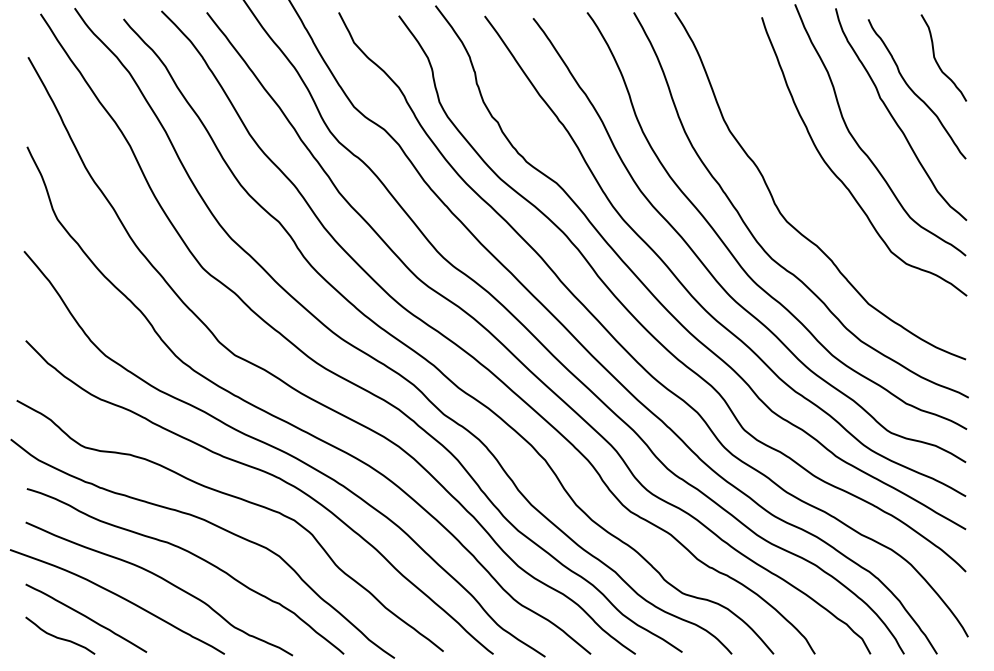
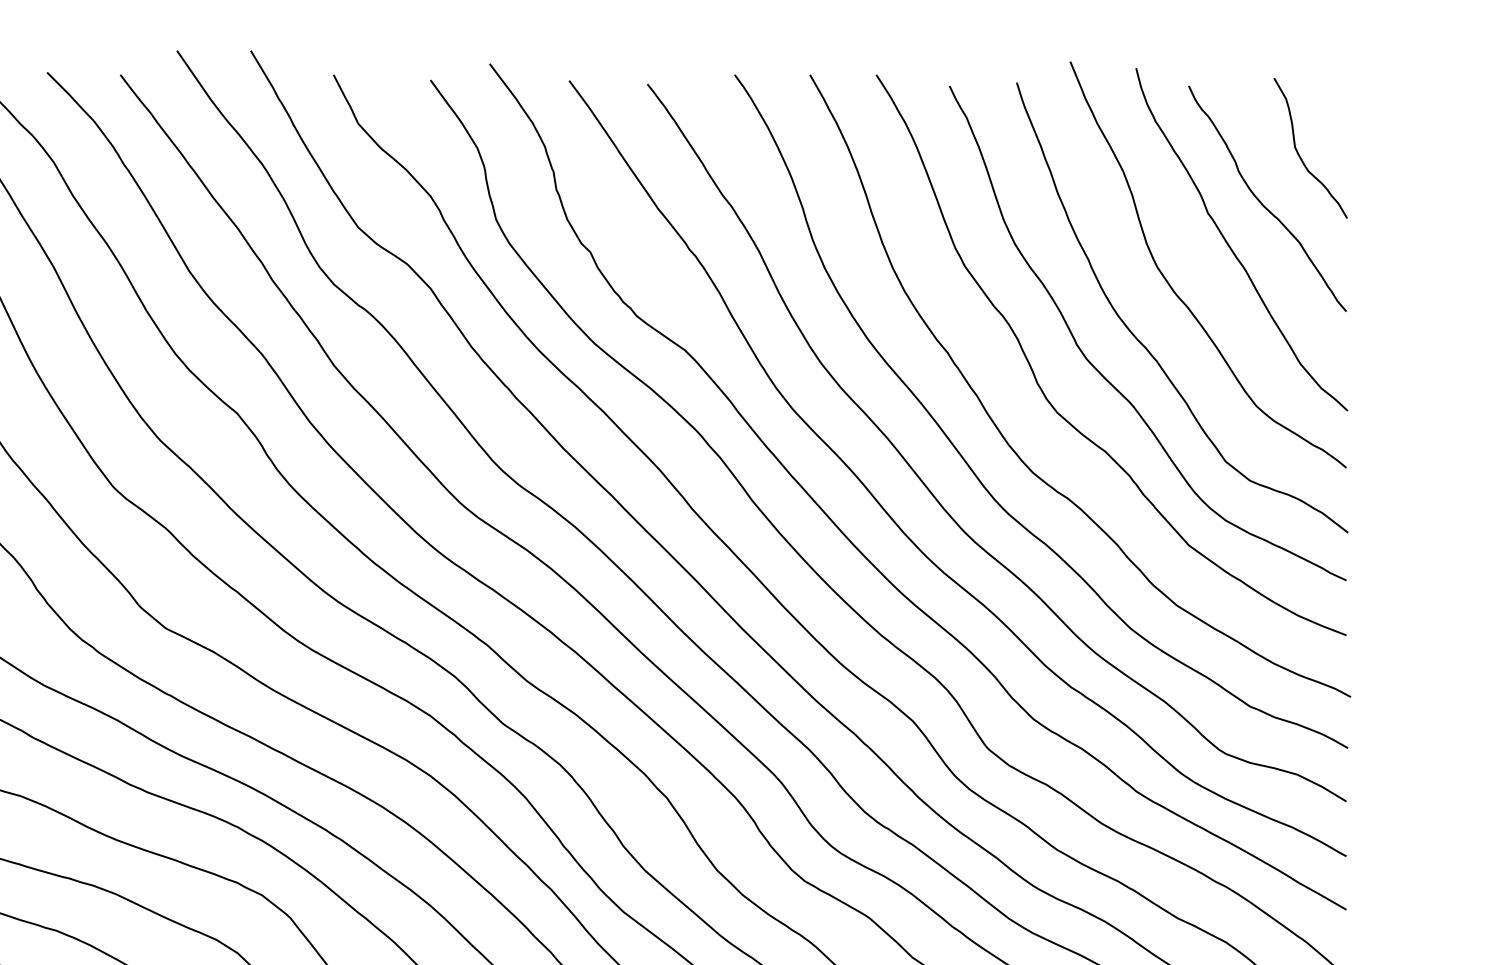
curve: (816, 198) -> (1104, 375), added

